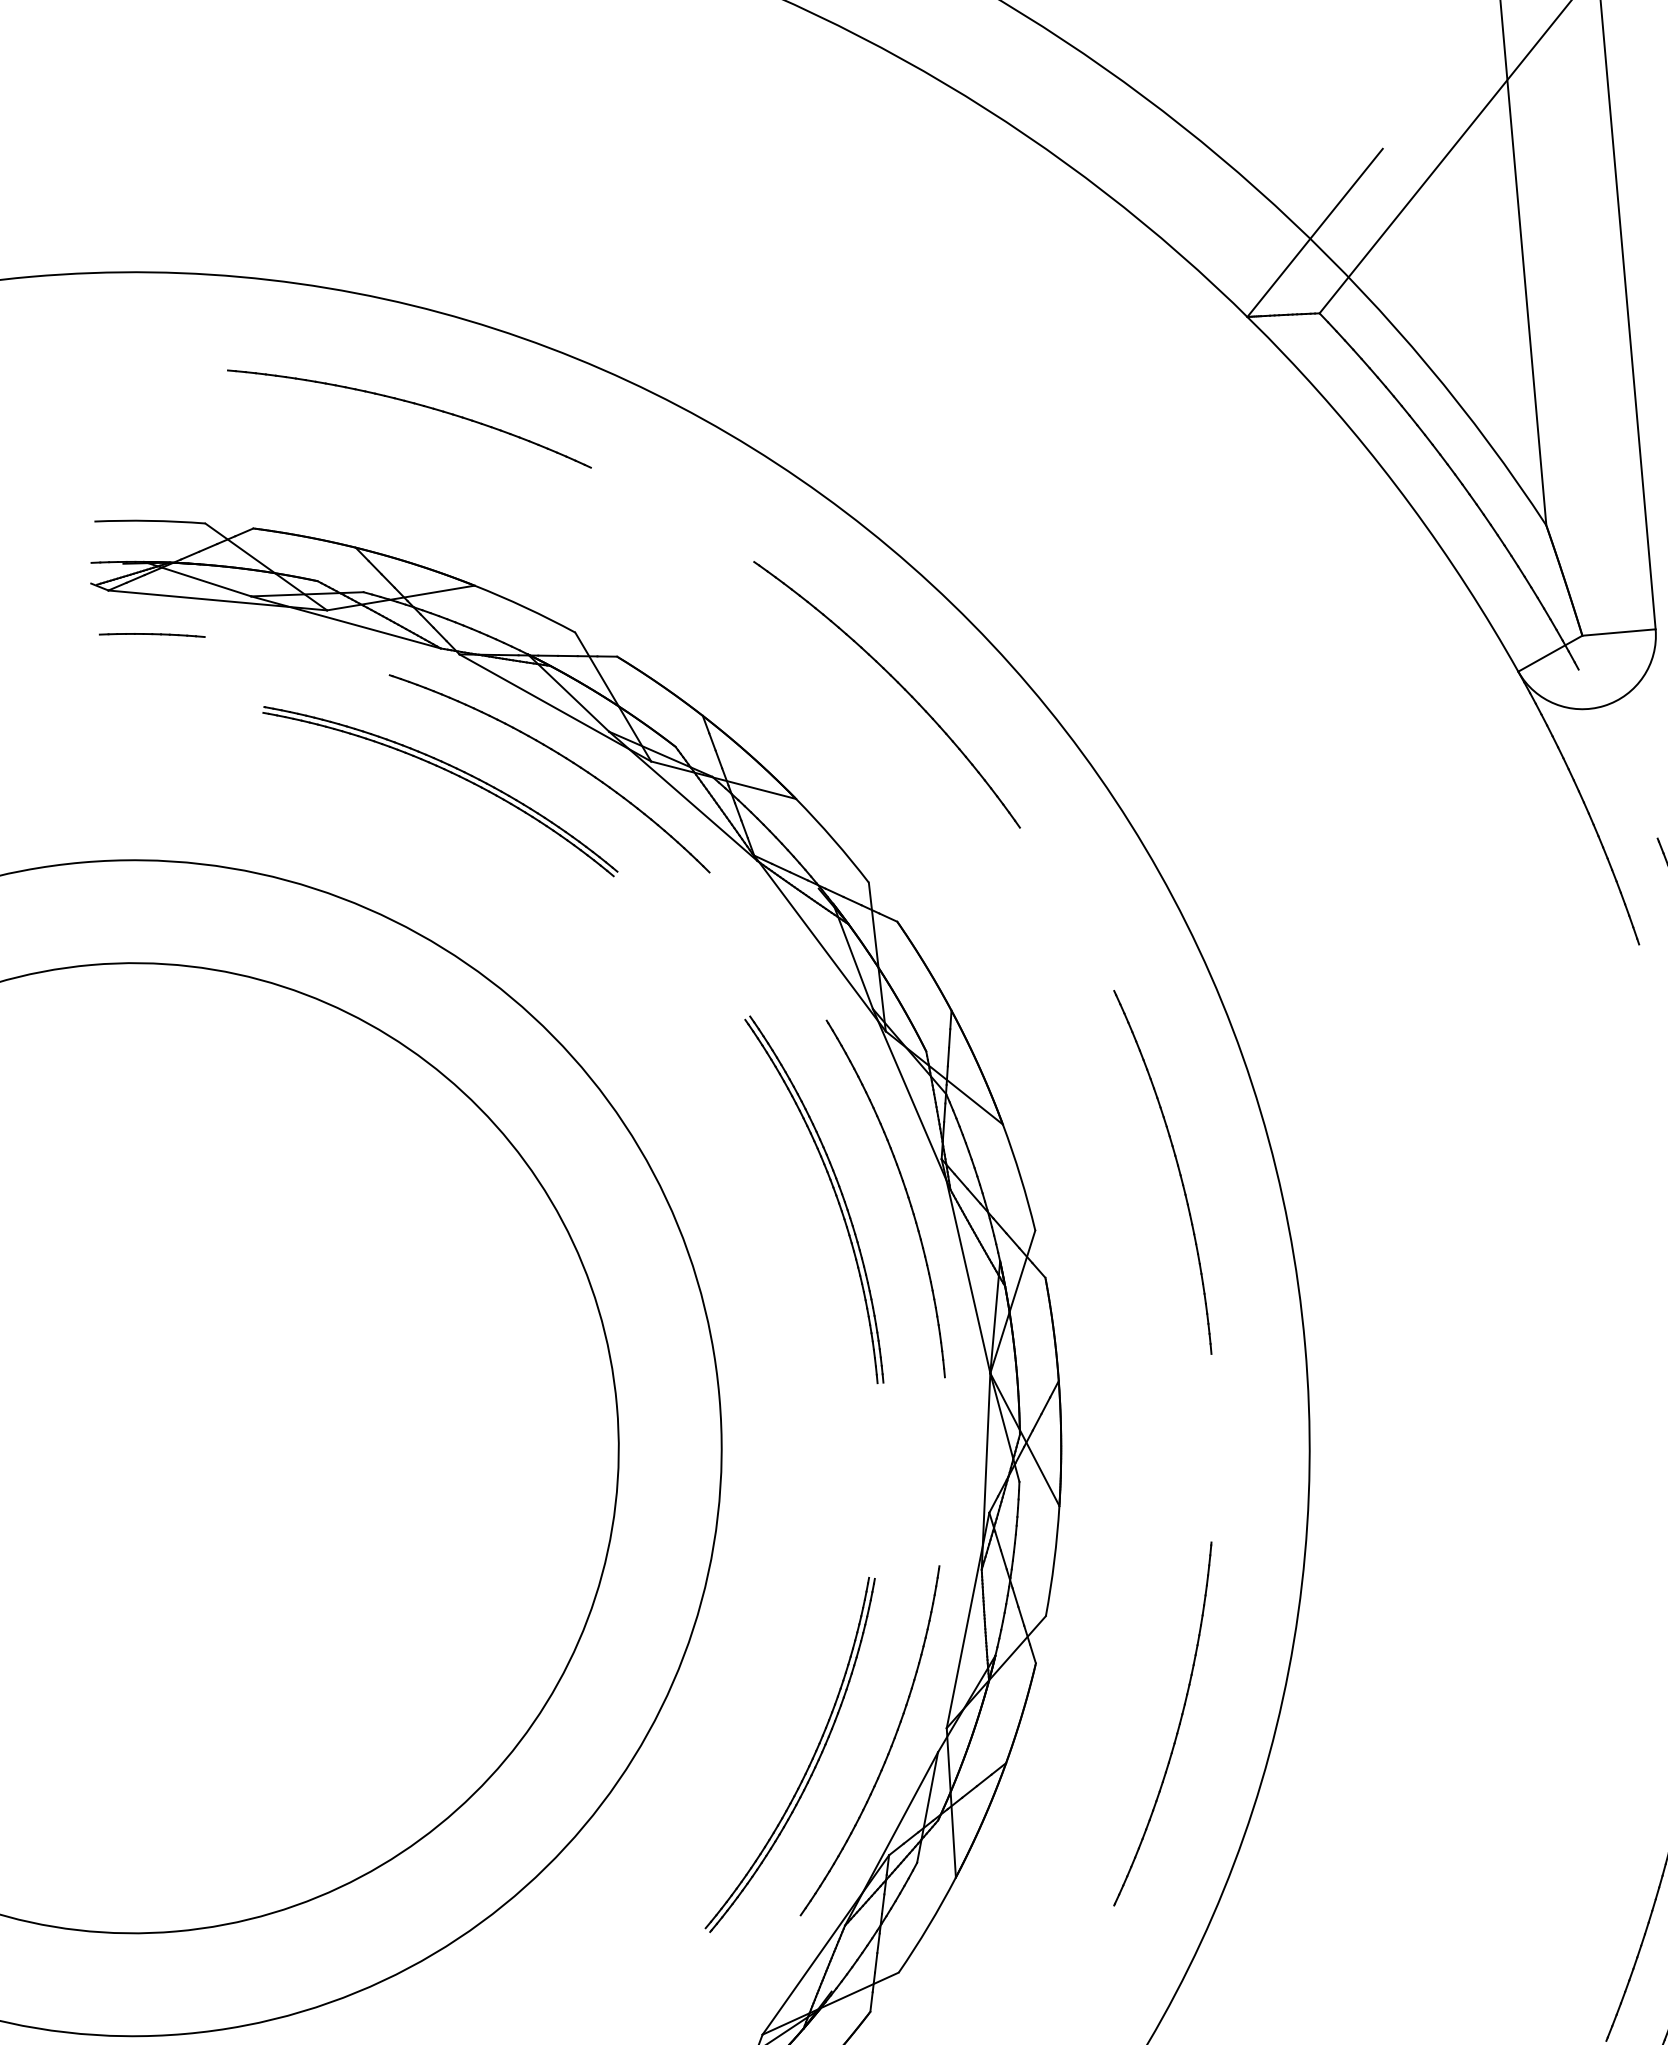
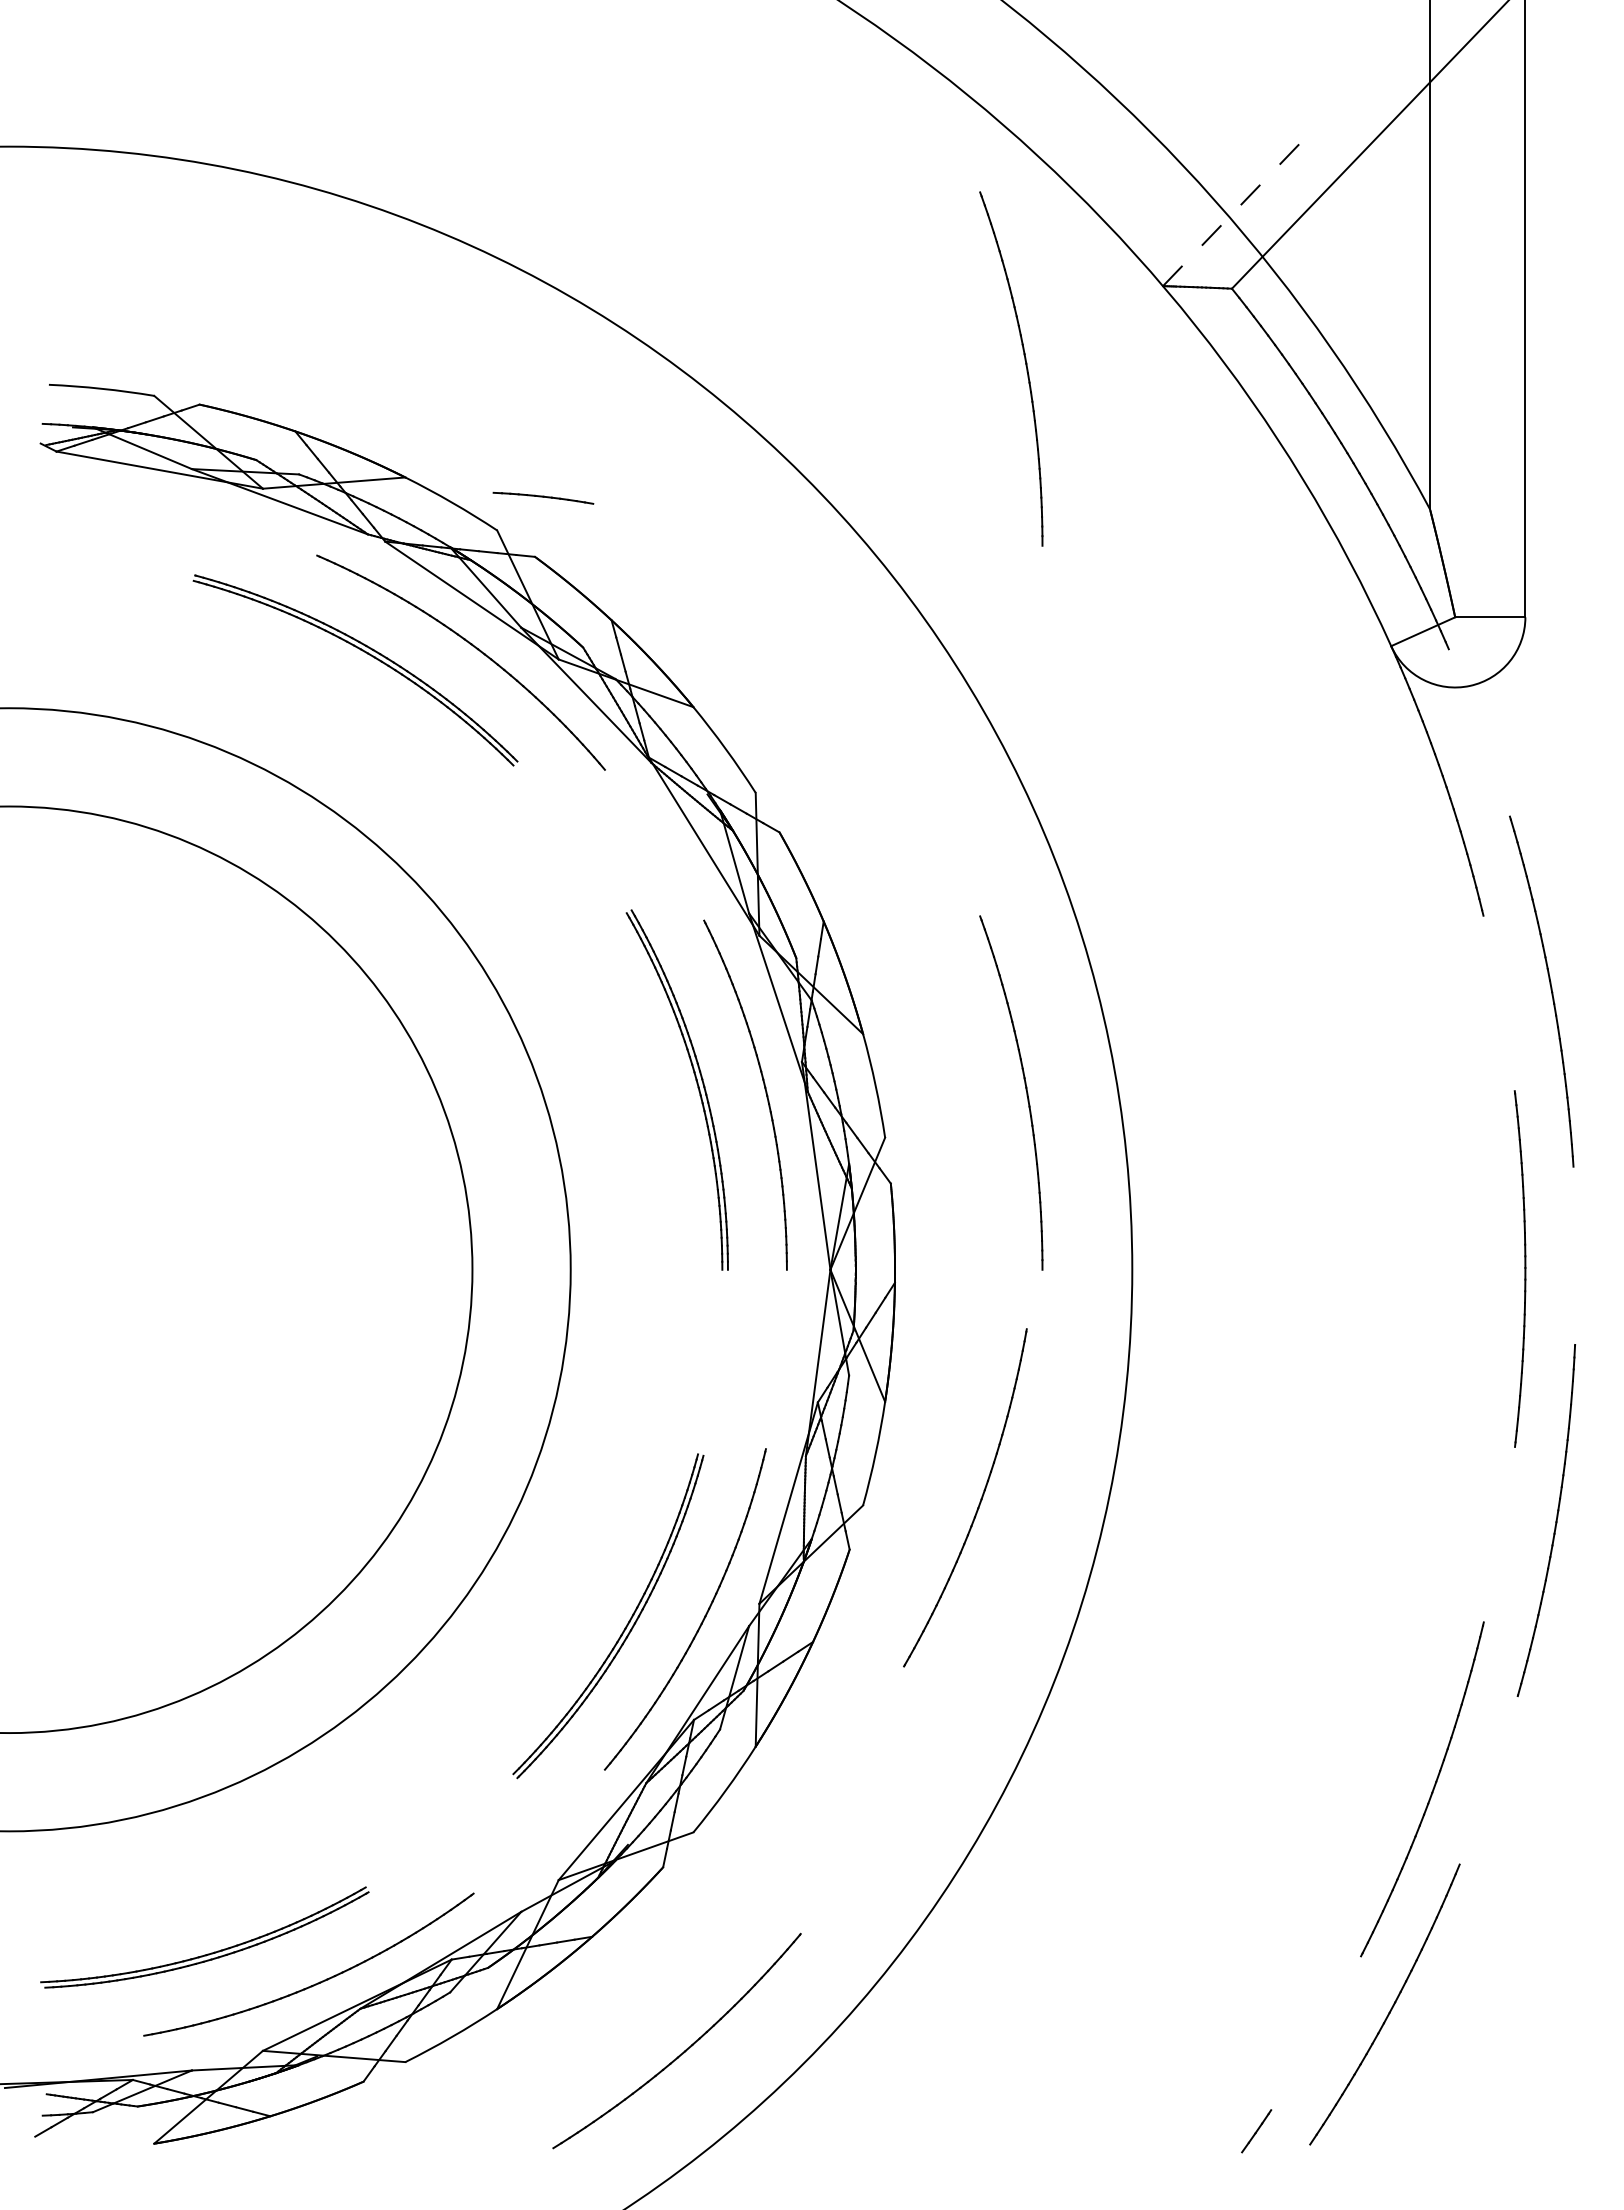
line: (1315, 232) -> (1234, 211), solid -> dashed
part: (414, 404) -> (363, 300), removed
part: (1111, 413) -> (1025, 366), added
part: (152, 634) -> (543, 497), moved
part: (899, 686) -> (801, 608), removed
part: (1177, 1726) -> (979, 1501), moved

